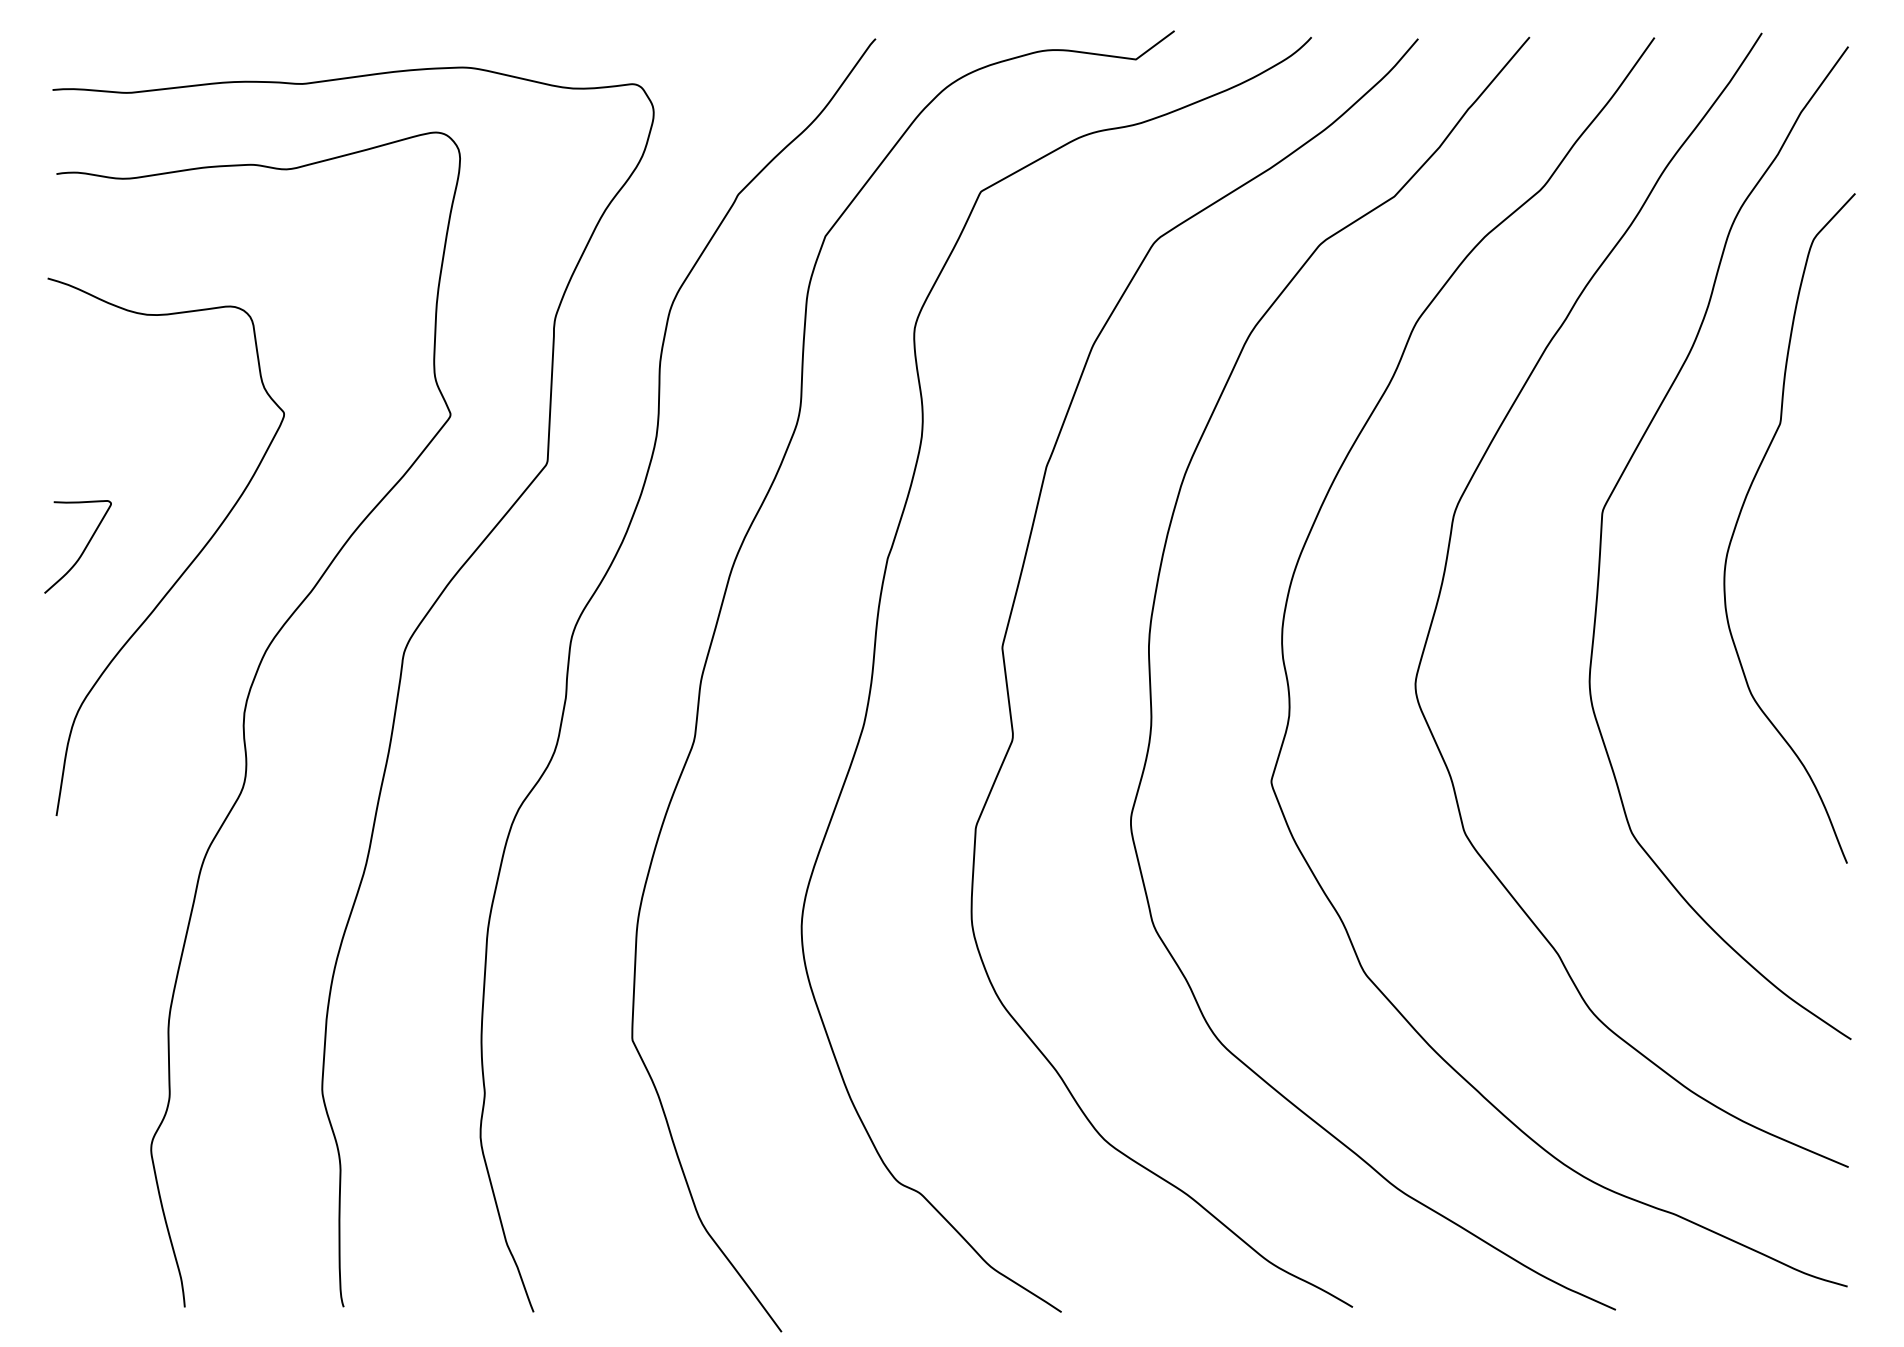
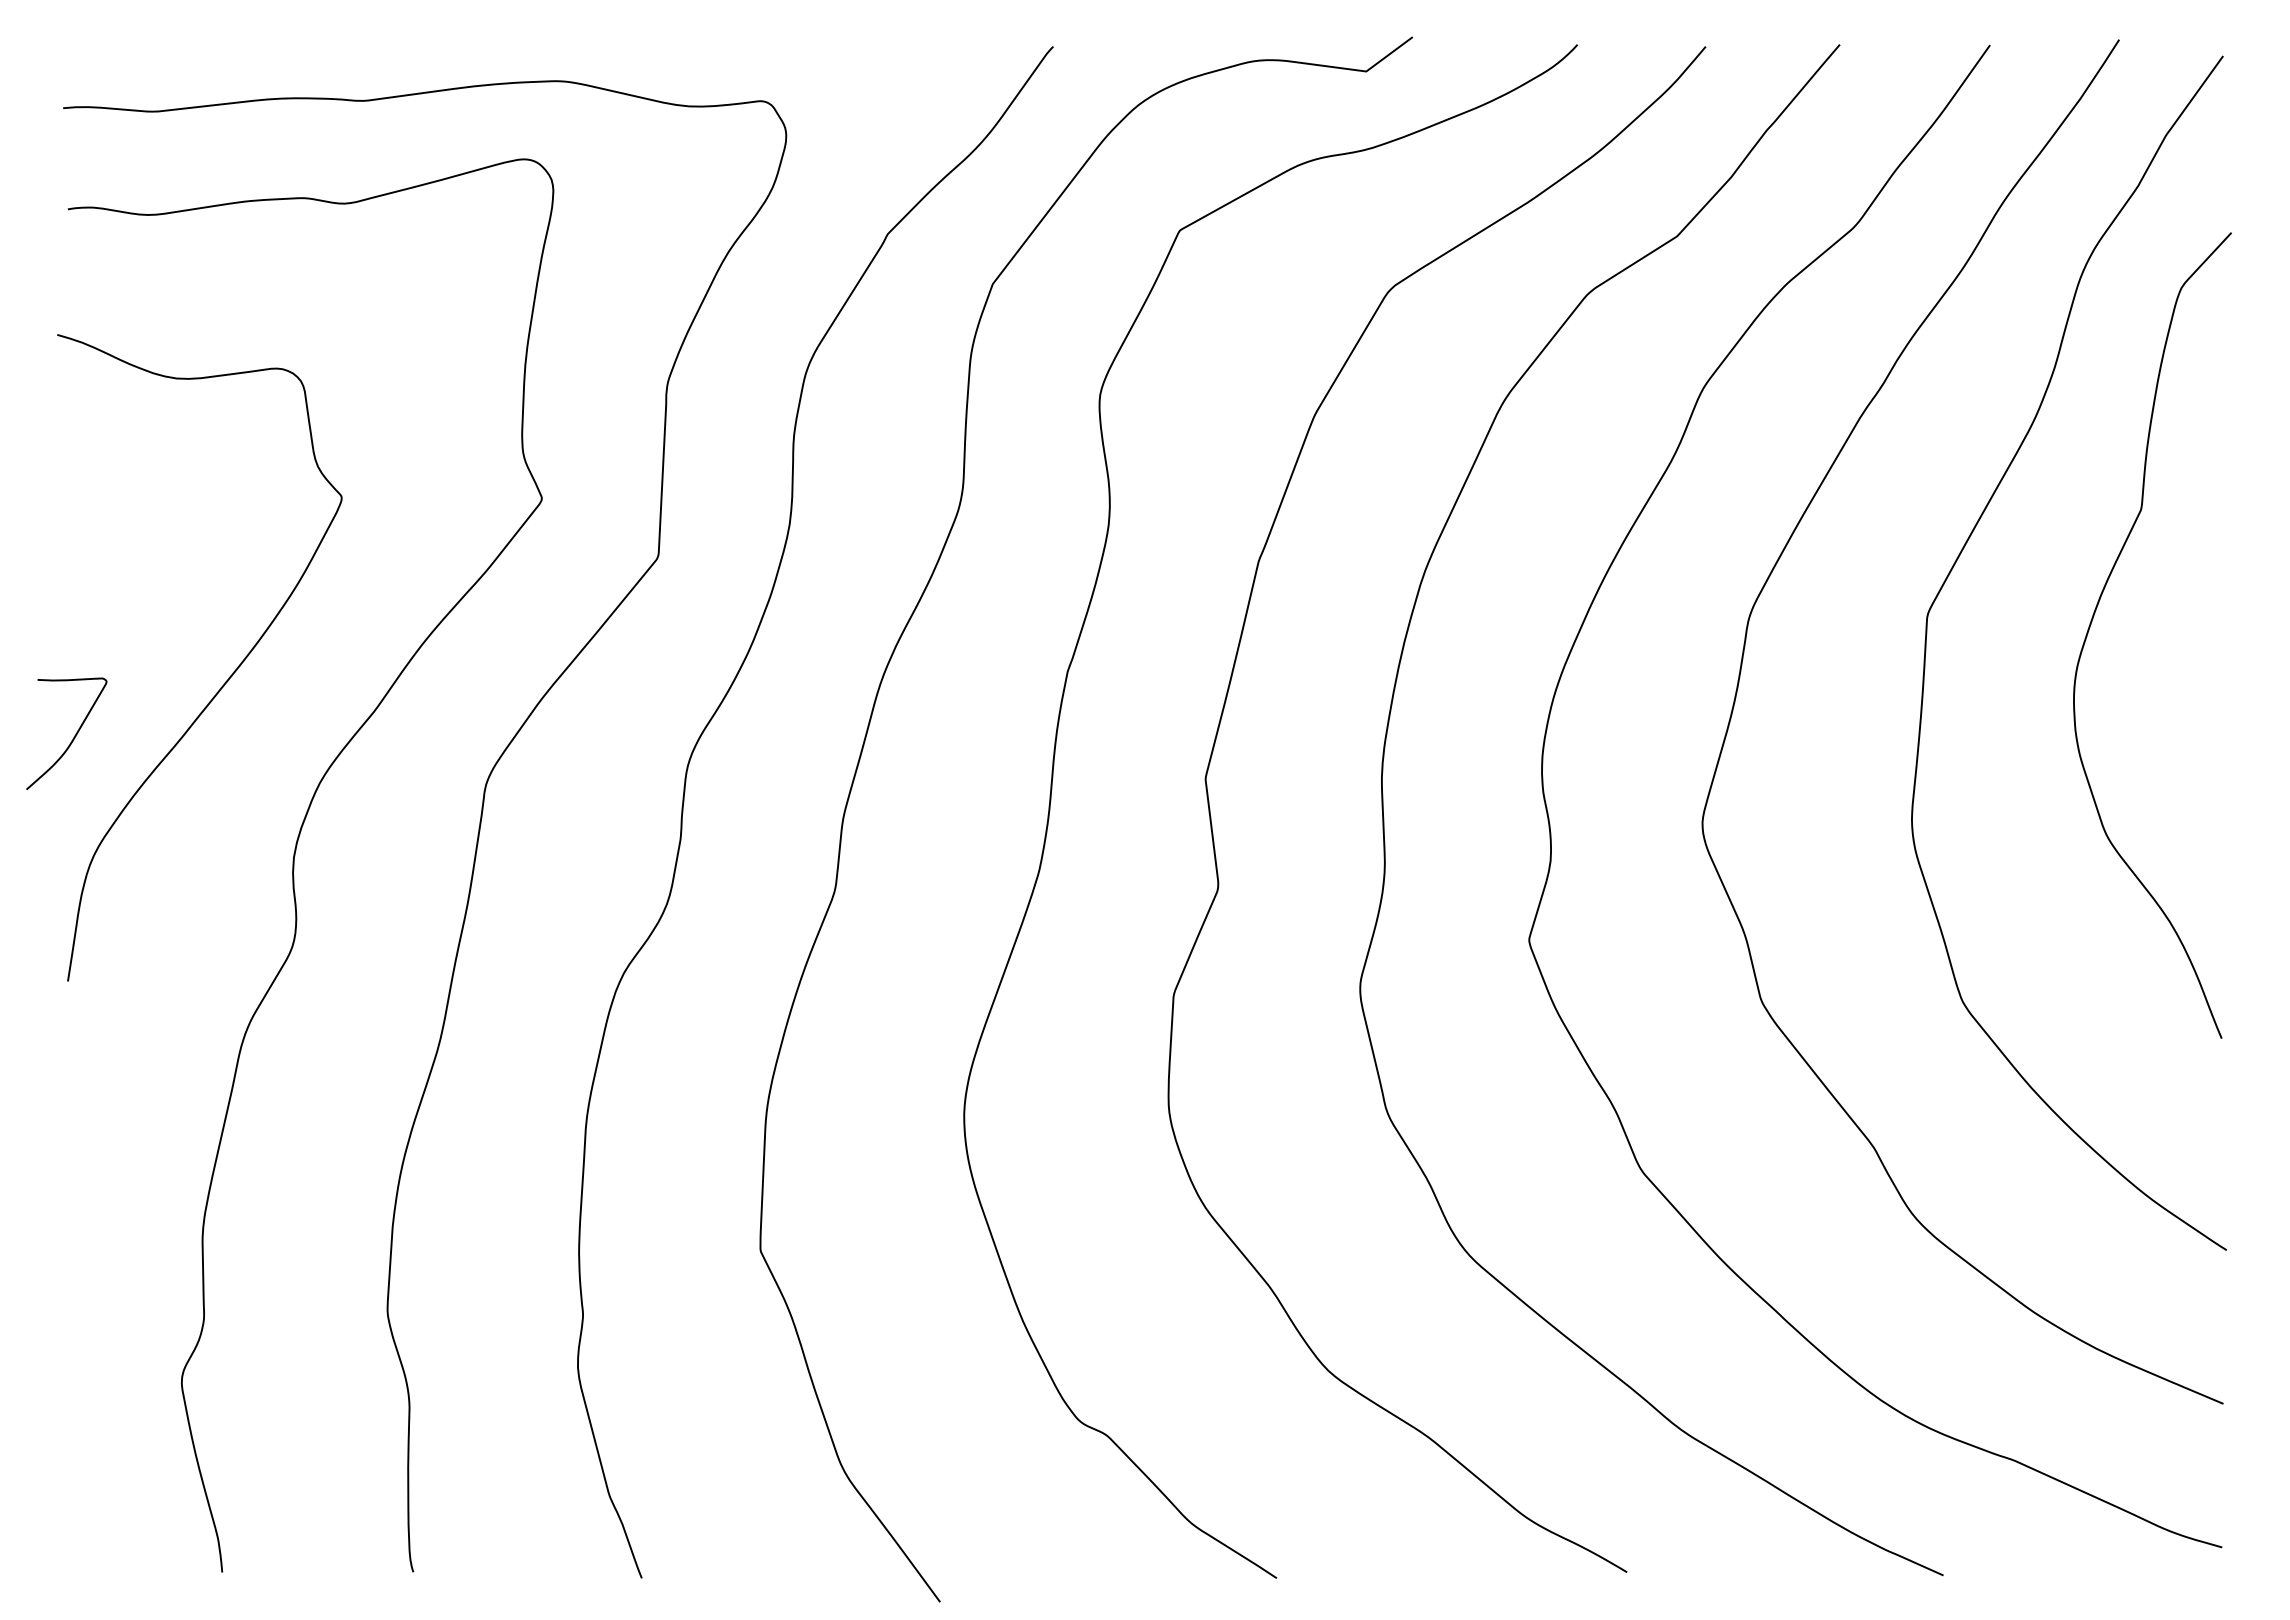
curve: (83, 550) -> (73, 737), moved

